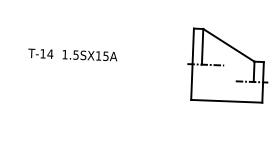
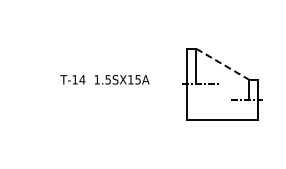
line: (228, 45) -> (222, 64), solid -> dashed
text: (72, 54) -> (104, 79), moved

